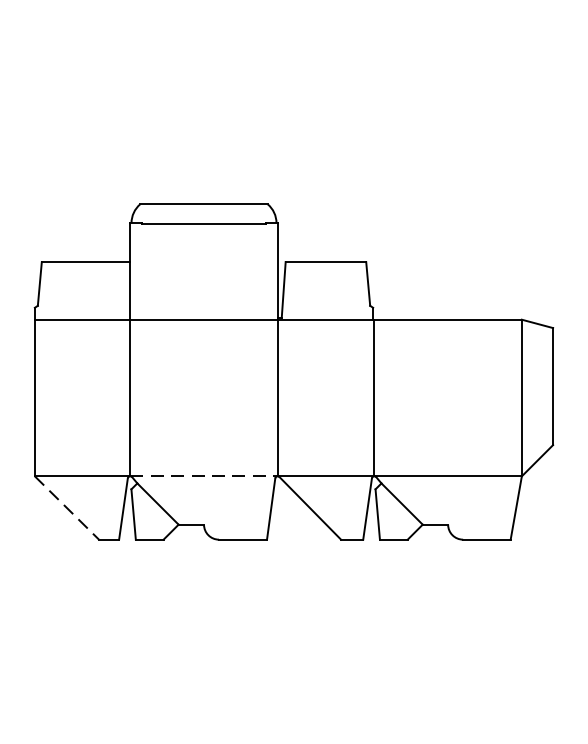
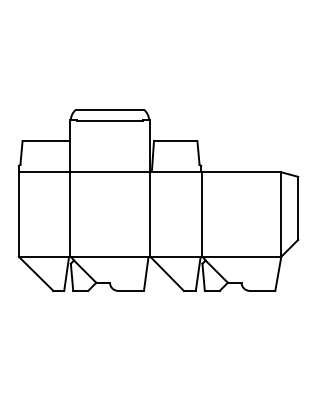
line: (204, 475) -> (110, 256), dashed -> solid
line: (67, 509) -> (36, 274), dashed -> solid

